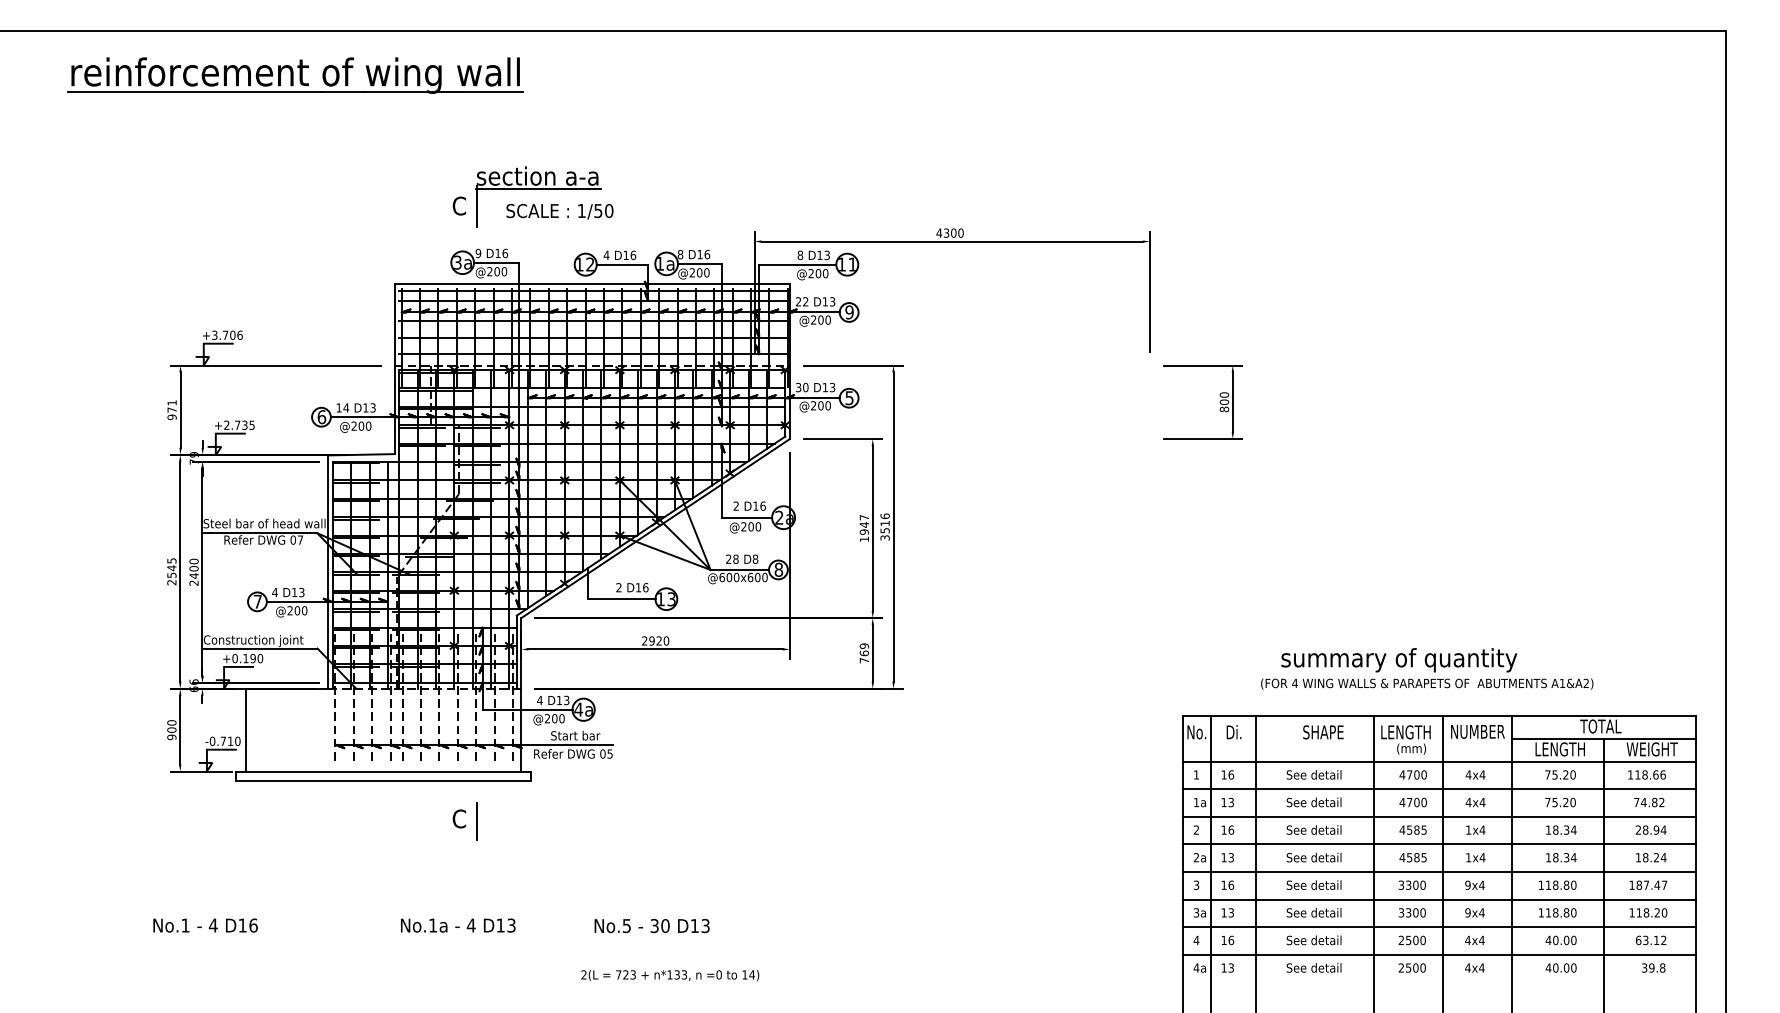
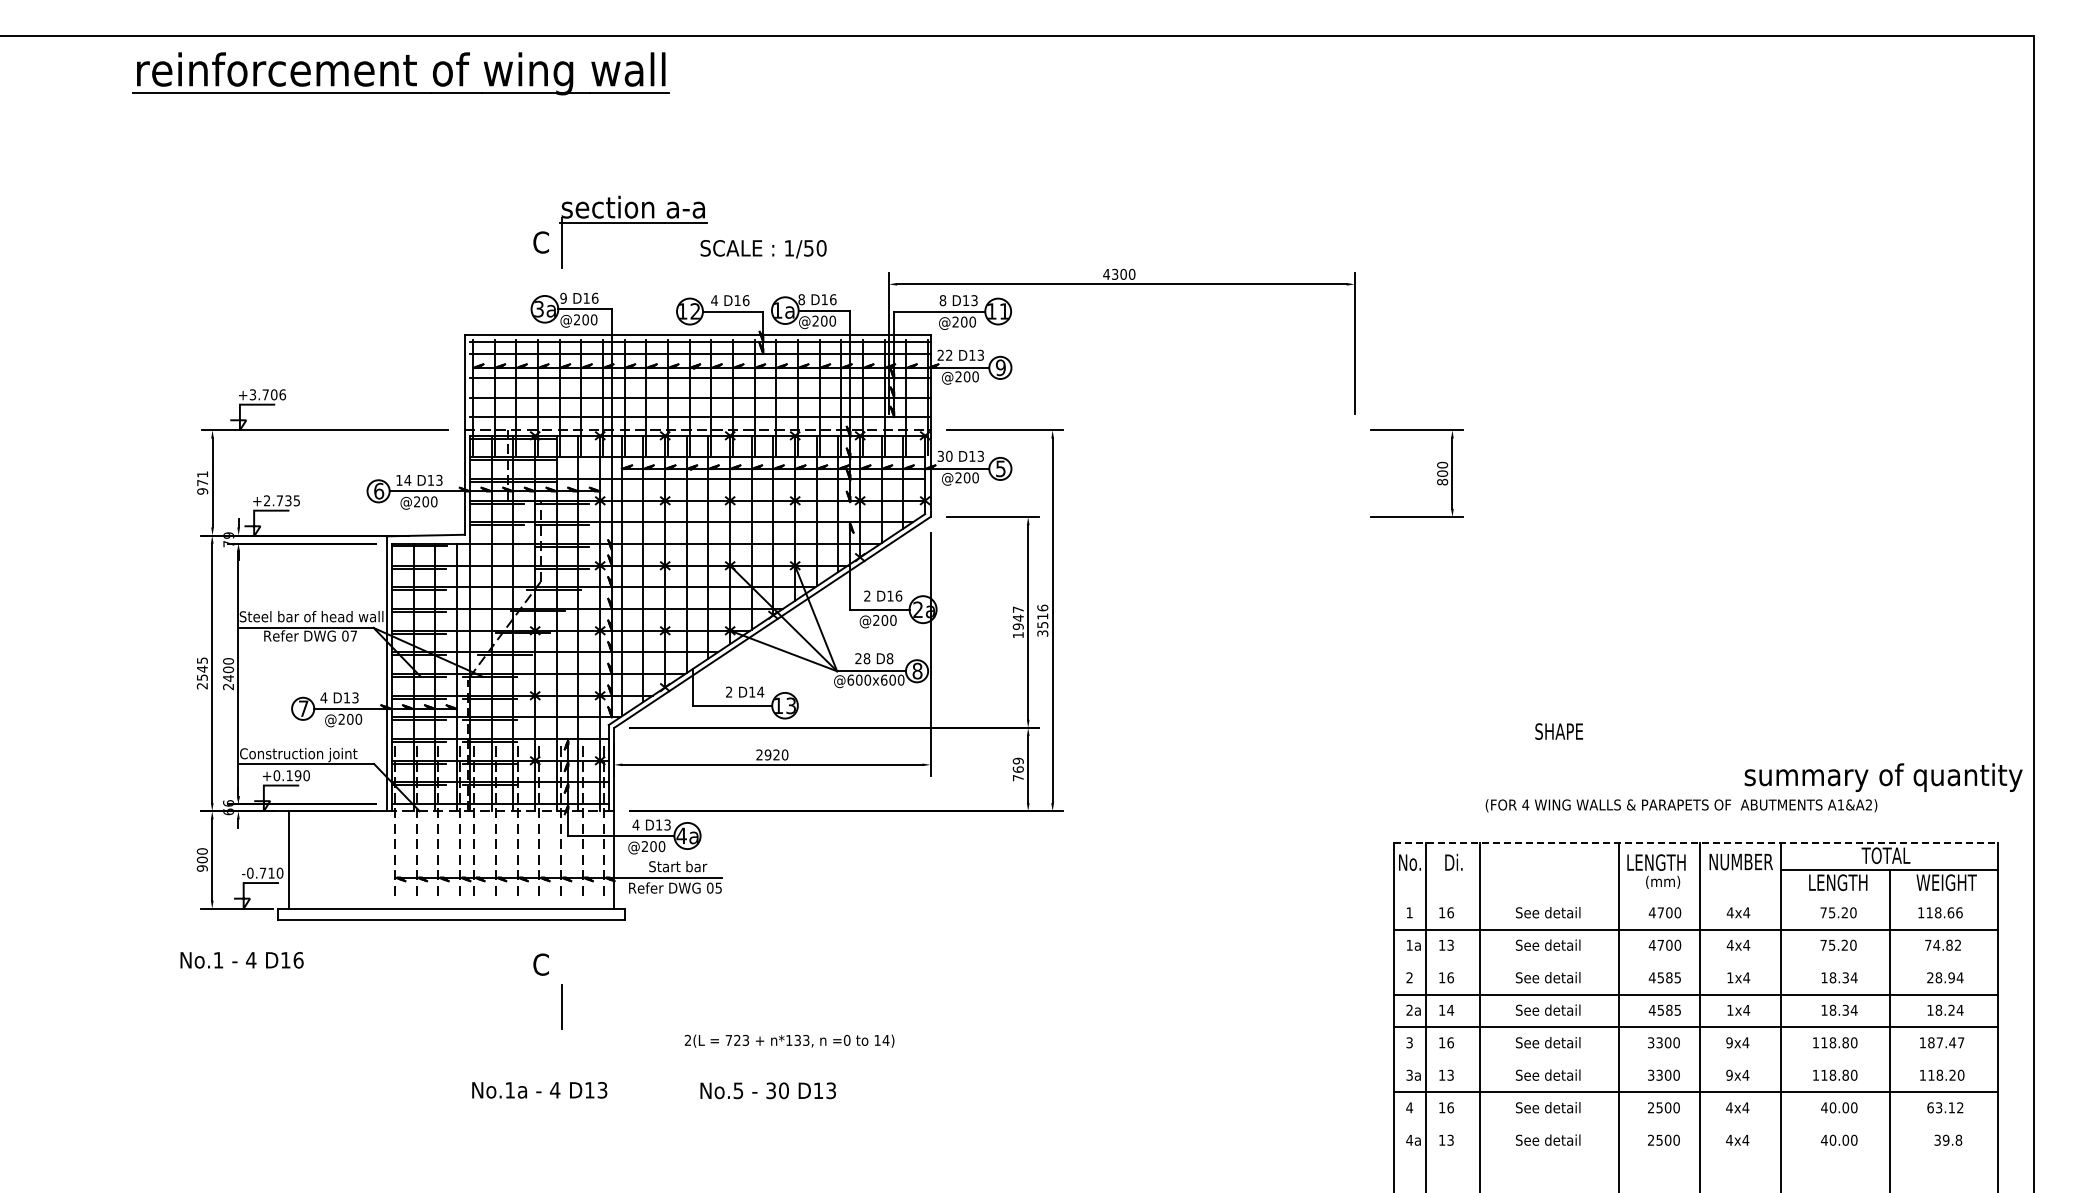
part: (295, 75) -> (400, 73), moved
text: (559, 212) -> (763, 249), moved
text: (645, 587) -> (760, 691), D16 -> D14
text: (1399, 660) -> (1883, 777), moved
line: (1439, 716) -> (1696, 843), solid -> dashed
text: (1322, 732) -> (1558, 731), moved
line: (1439, 761) -> (1695, 897), removed
line: (1439, 817) -> (1695, 962), removed
line: (476, 821) -> (561, 1006), moved
text: (1231, 857) -> (1450, 1009), 13 -> 14
line: (1439, 899) -> (1695, 1059), removed
text: (205, 925) -> (241, 960), moved
line: (1439, 954) -> (1695, 1124), removed
text: (670, 974) -> (789, 1040), moved

